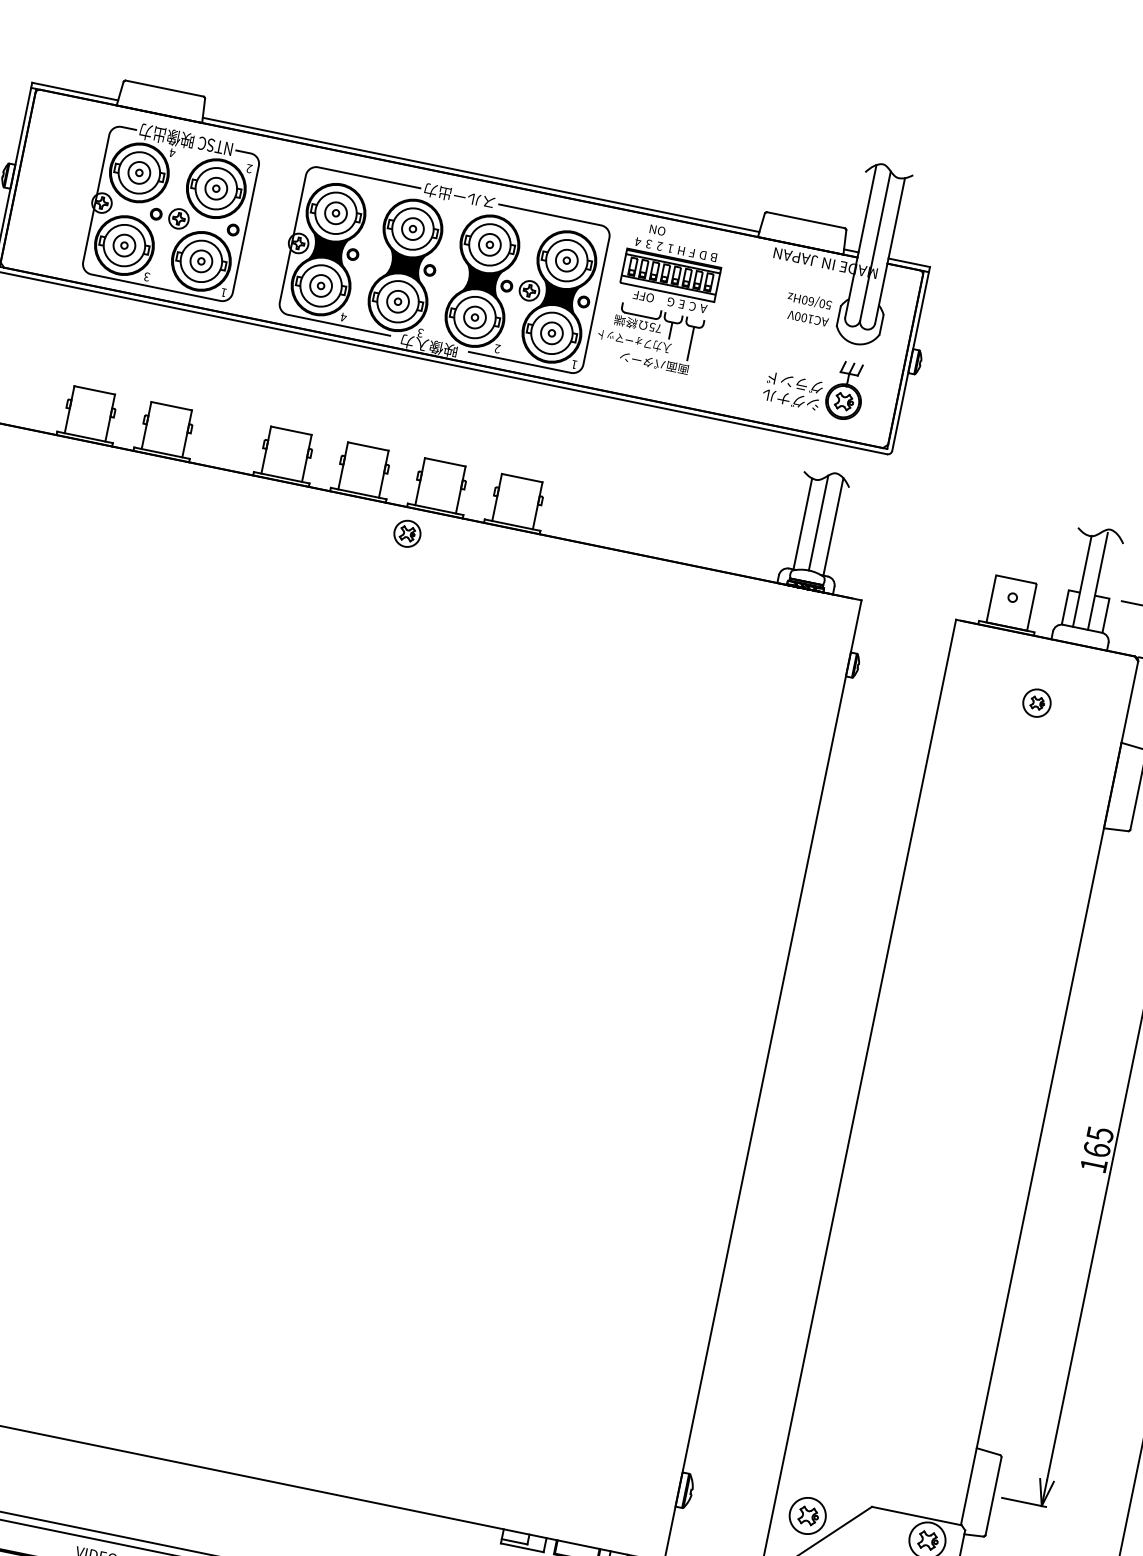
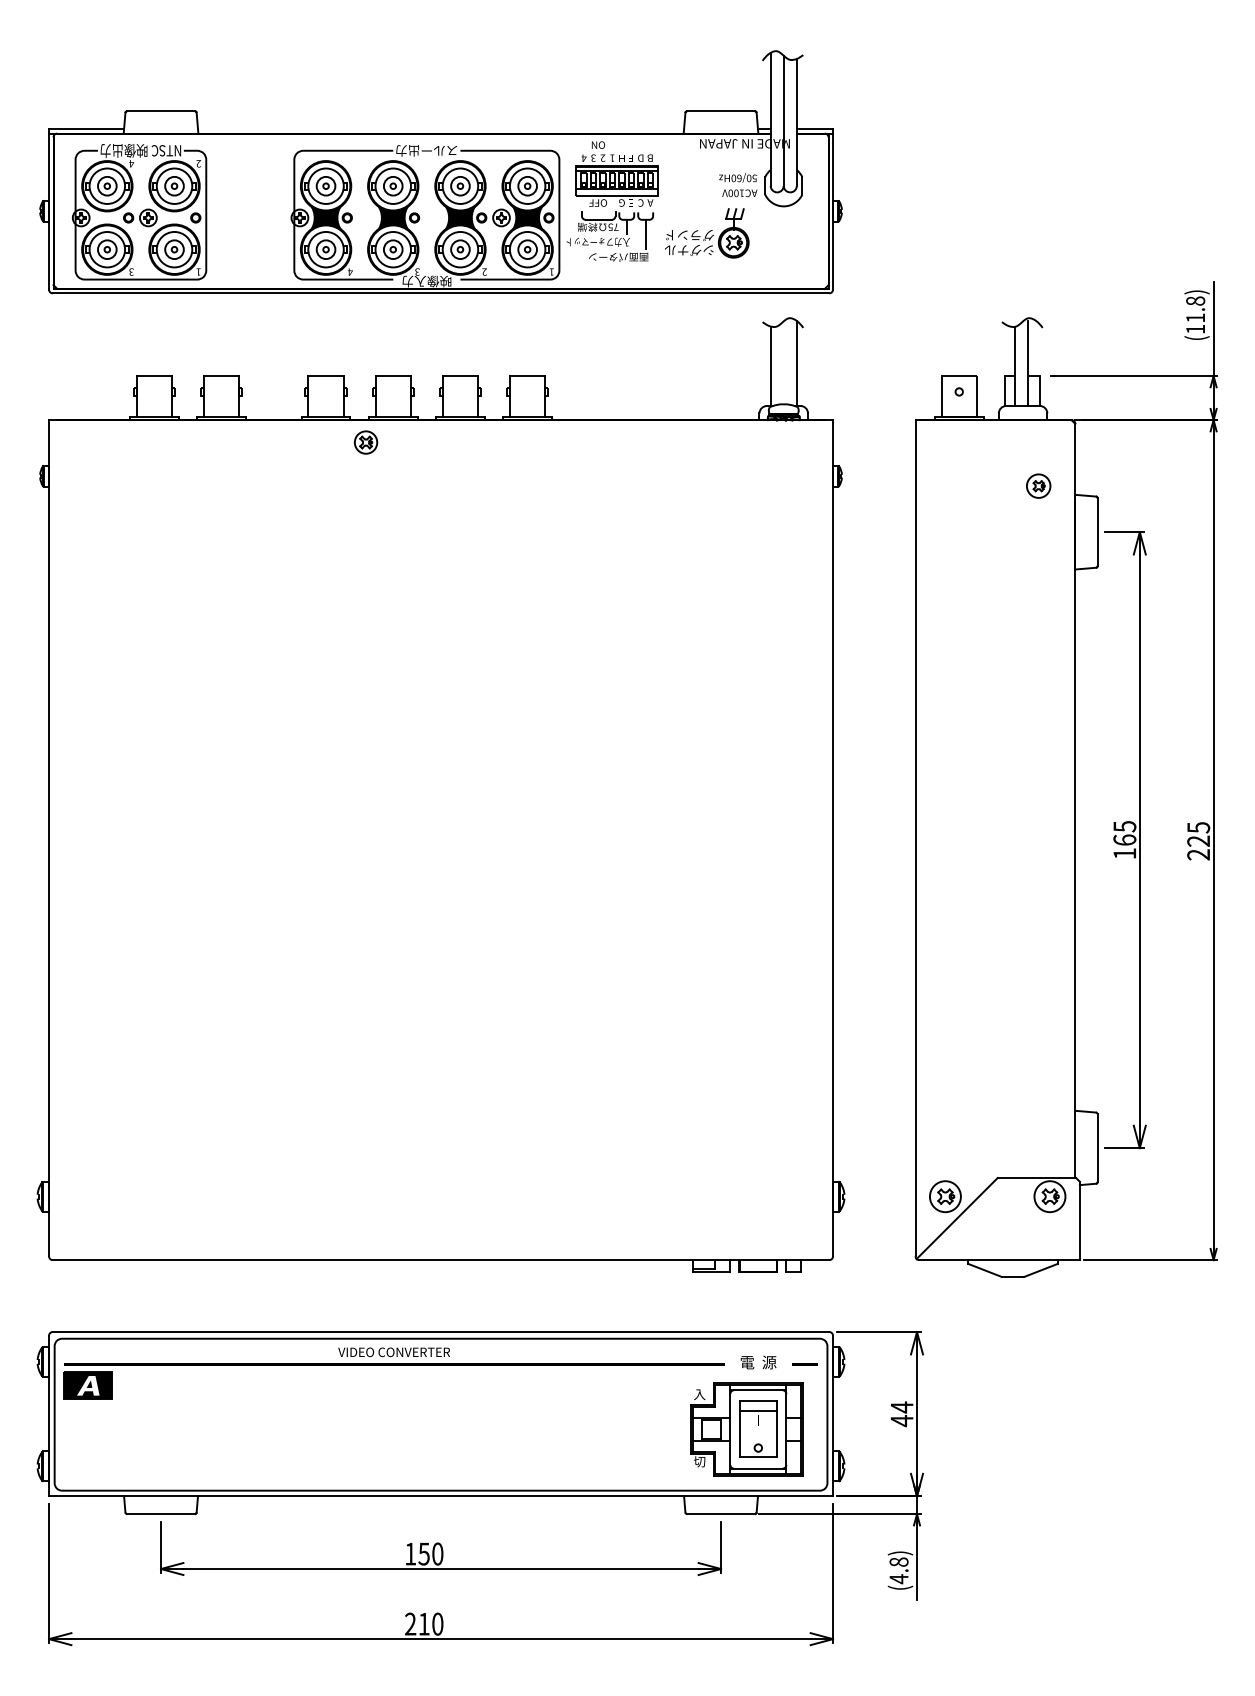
line: (481, 175) -> (441, 129), removed
part: (170, 210) -> (139, 212), moved
part: (815, 384) -> (707, 233), moved
line: (818, 522) -> (783, 362), removed
part: (407, 533) -> (366, 442), moved
part: (1036, 702) -> (1038, 485), moved

